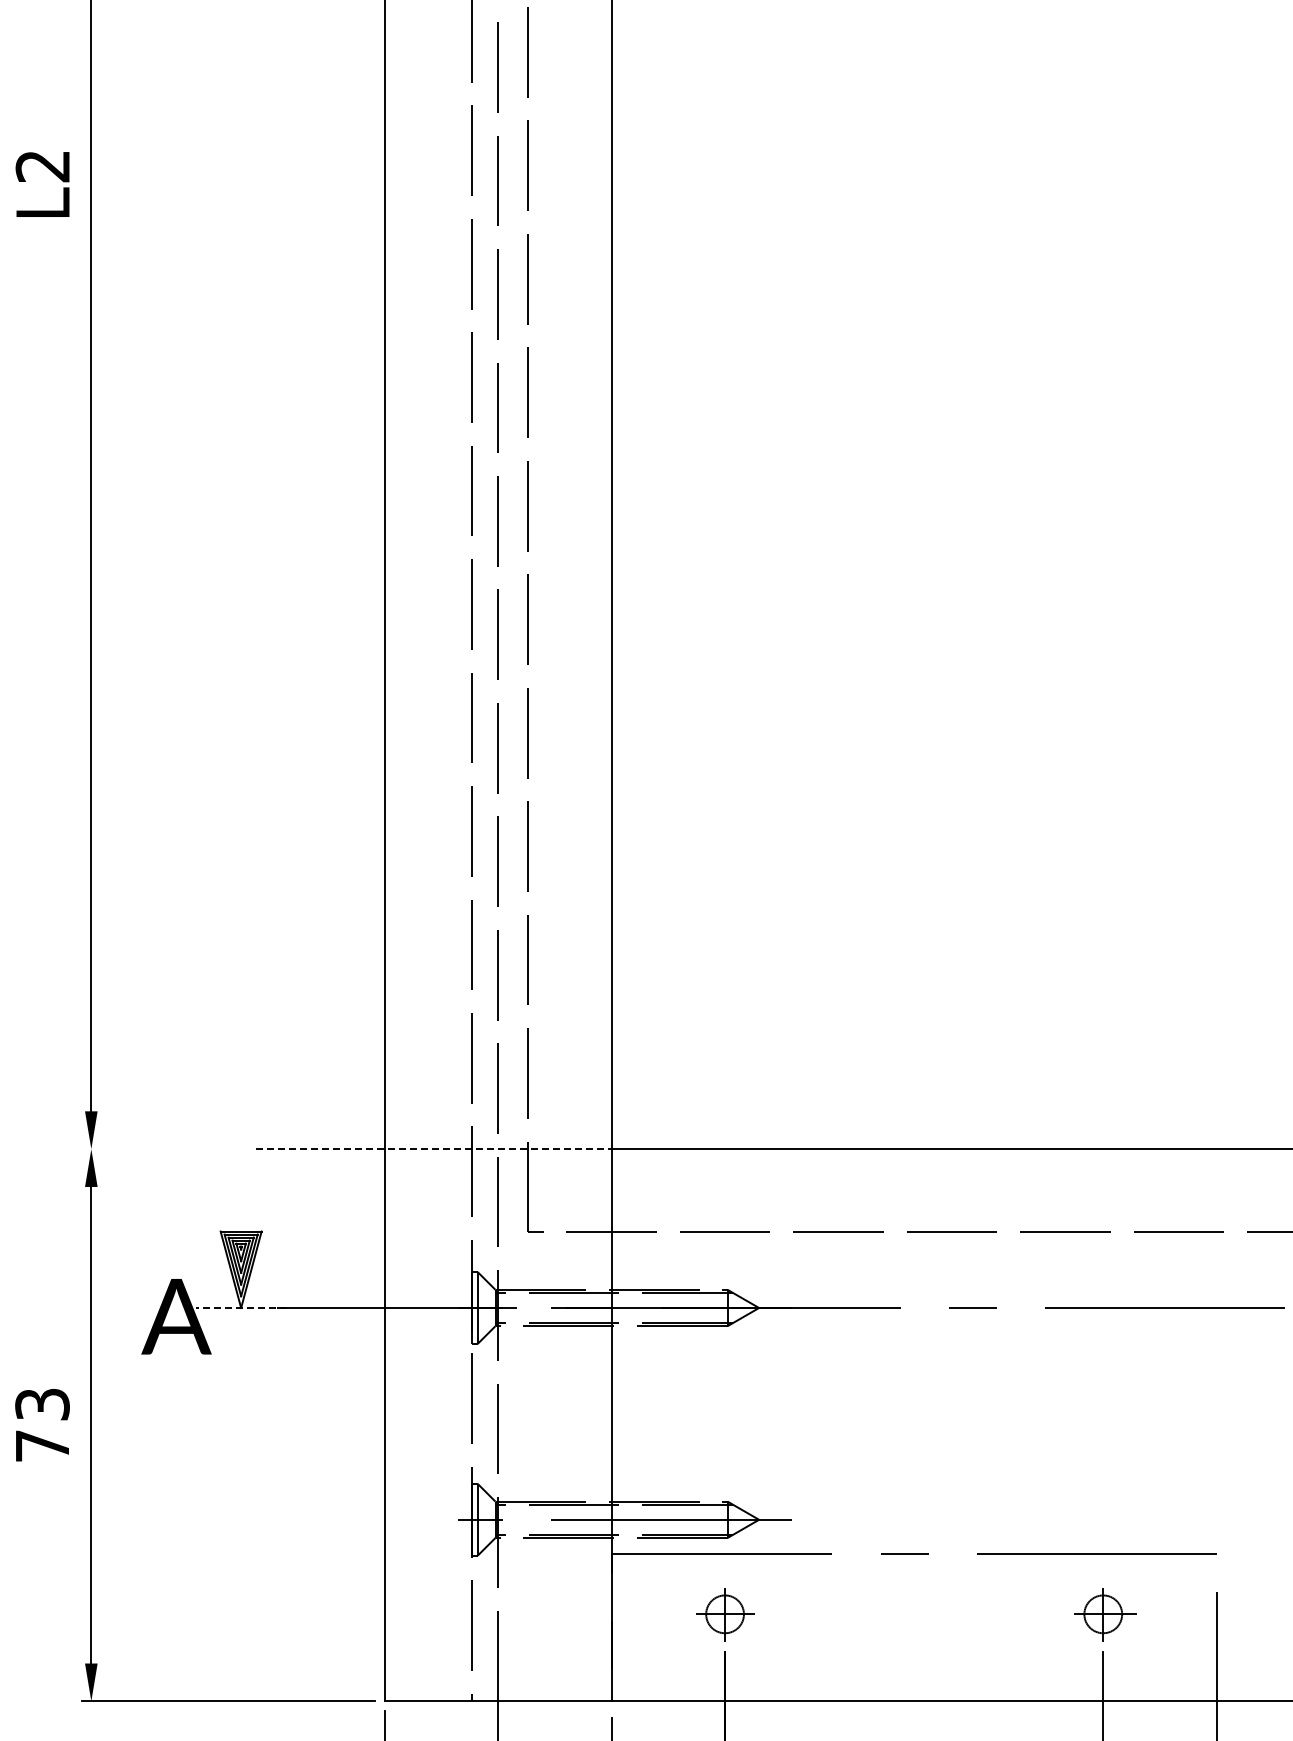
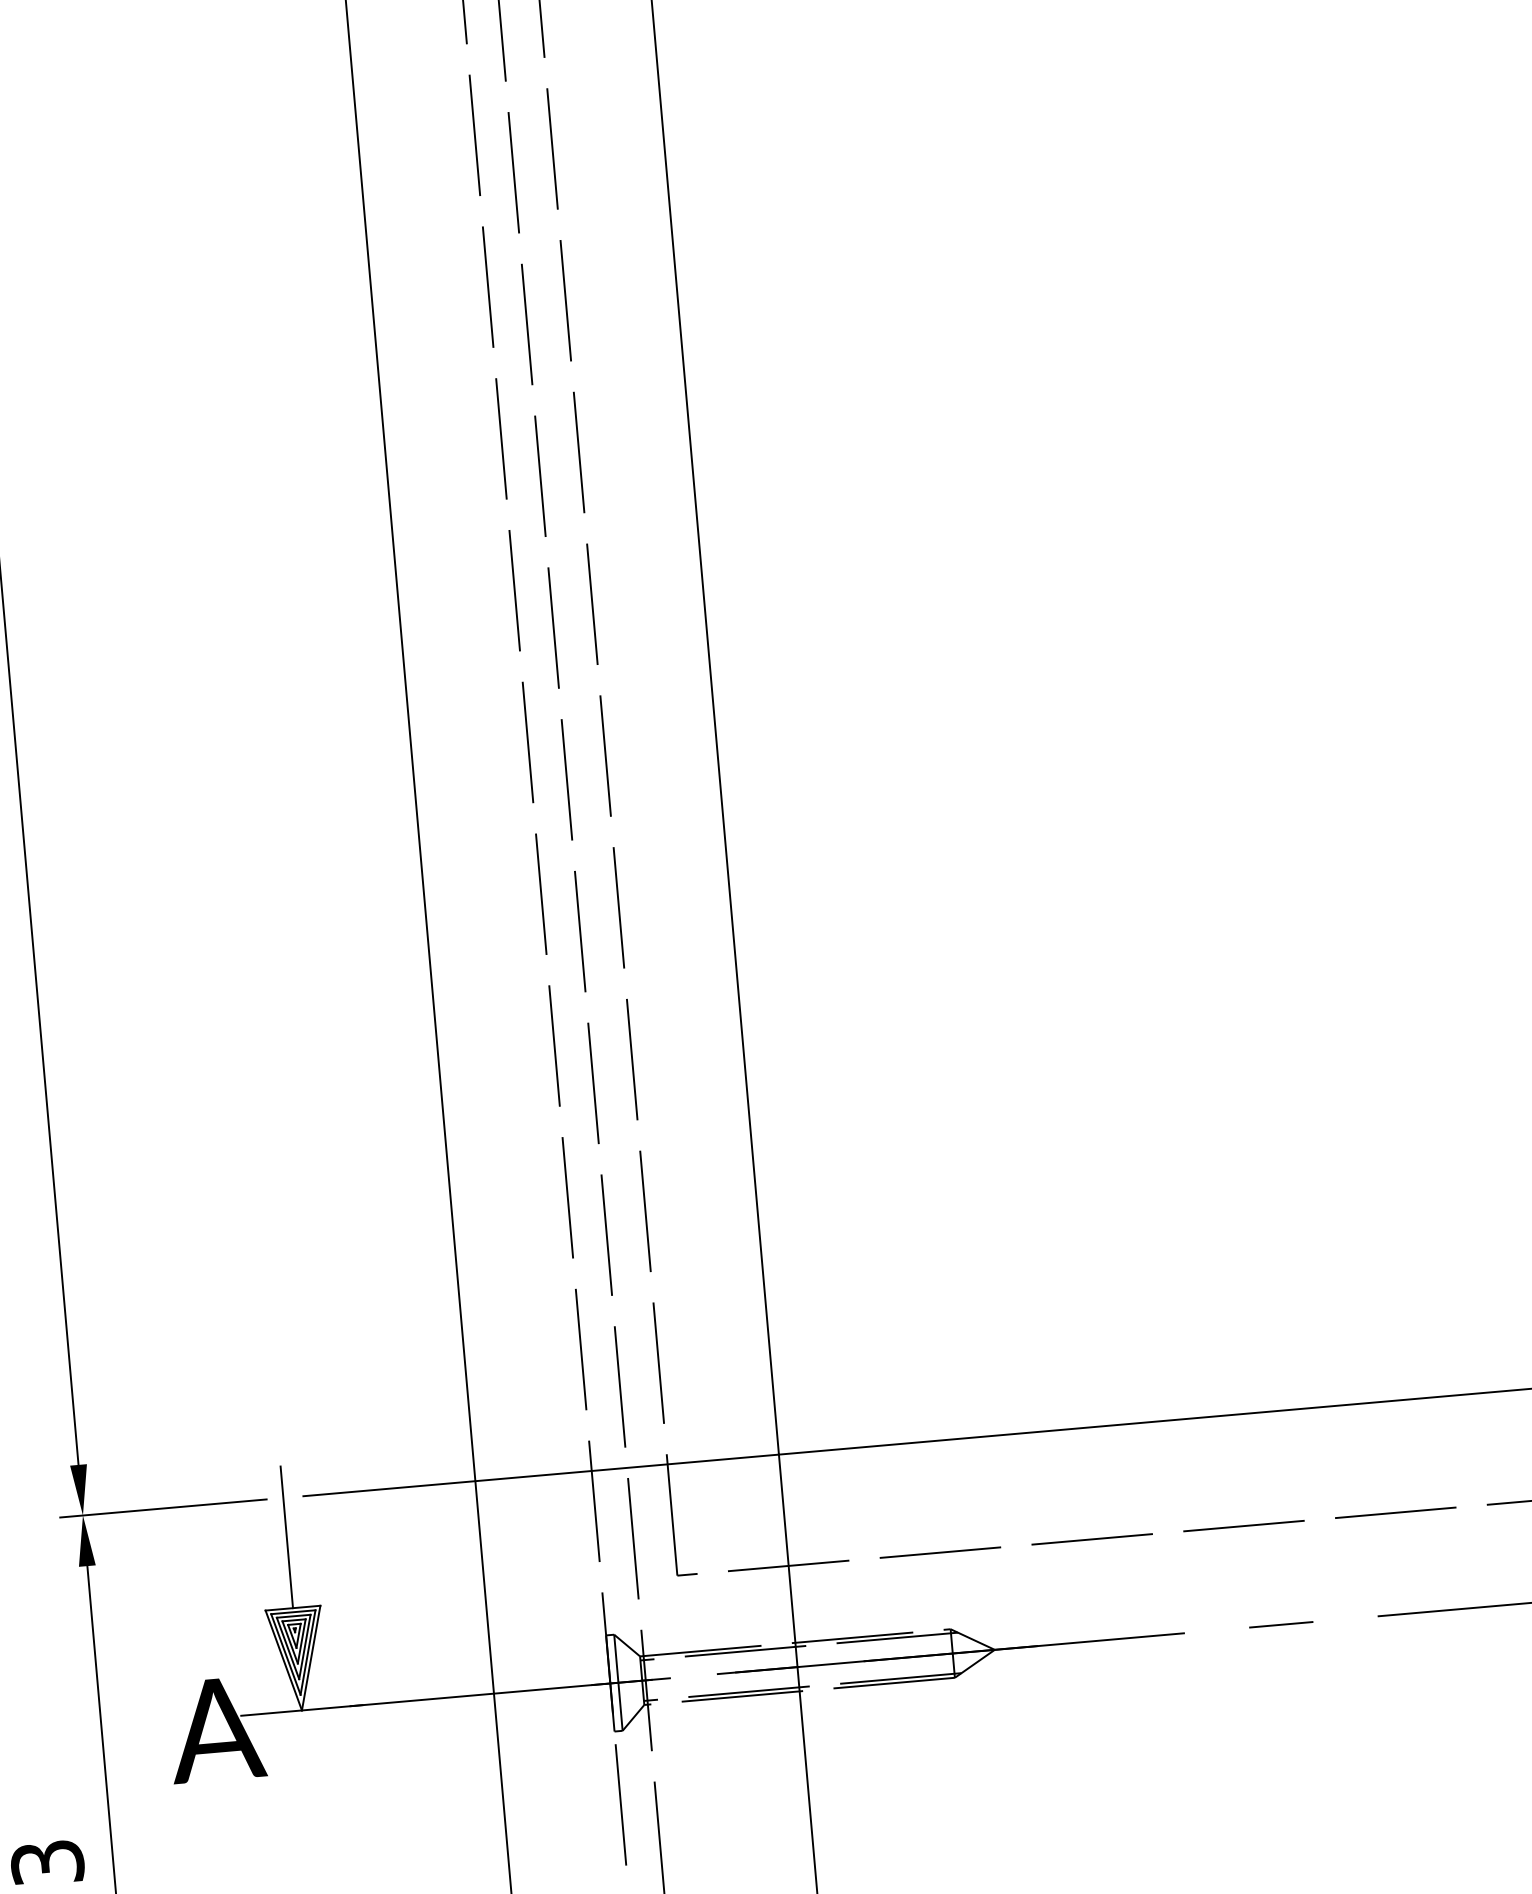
line: (151, 1149) -> (163, 1508), added
line: (433, 1149) -> (540, 1475), dashed -> solid
line: (241, 1178) -> (287, 1537), added
line: (240, 1308) -> (301, 1711), dashed -> solid

